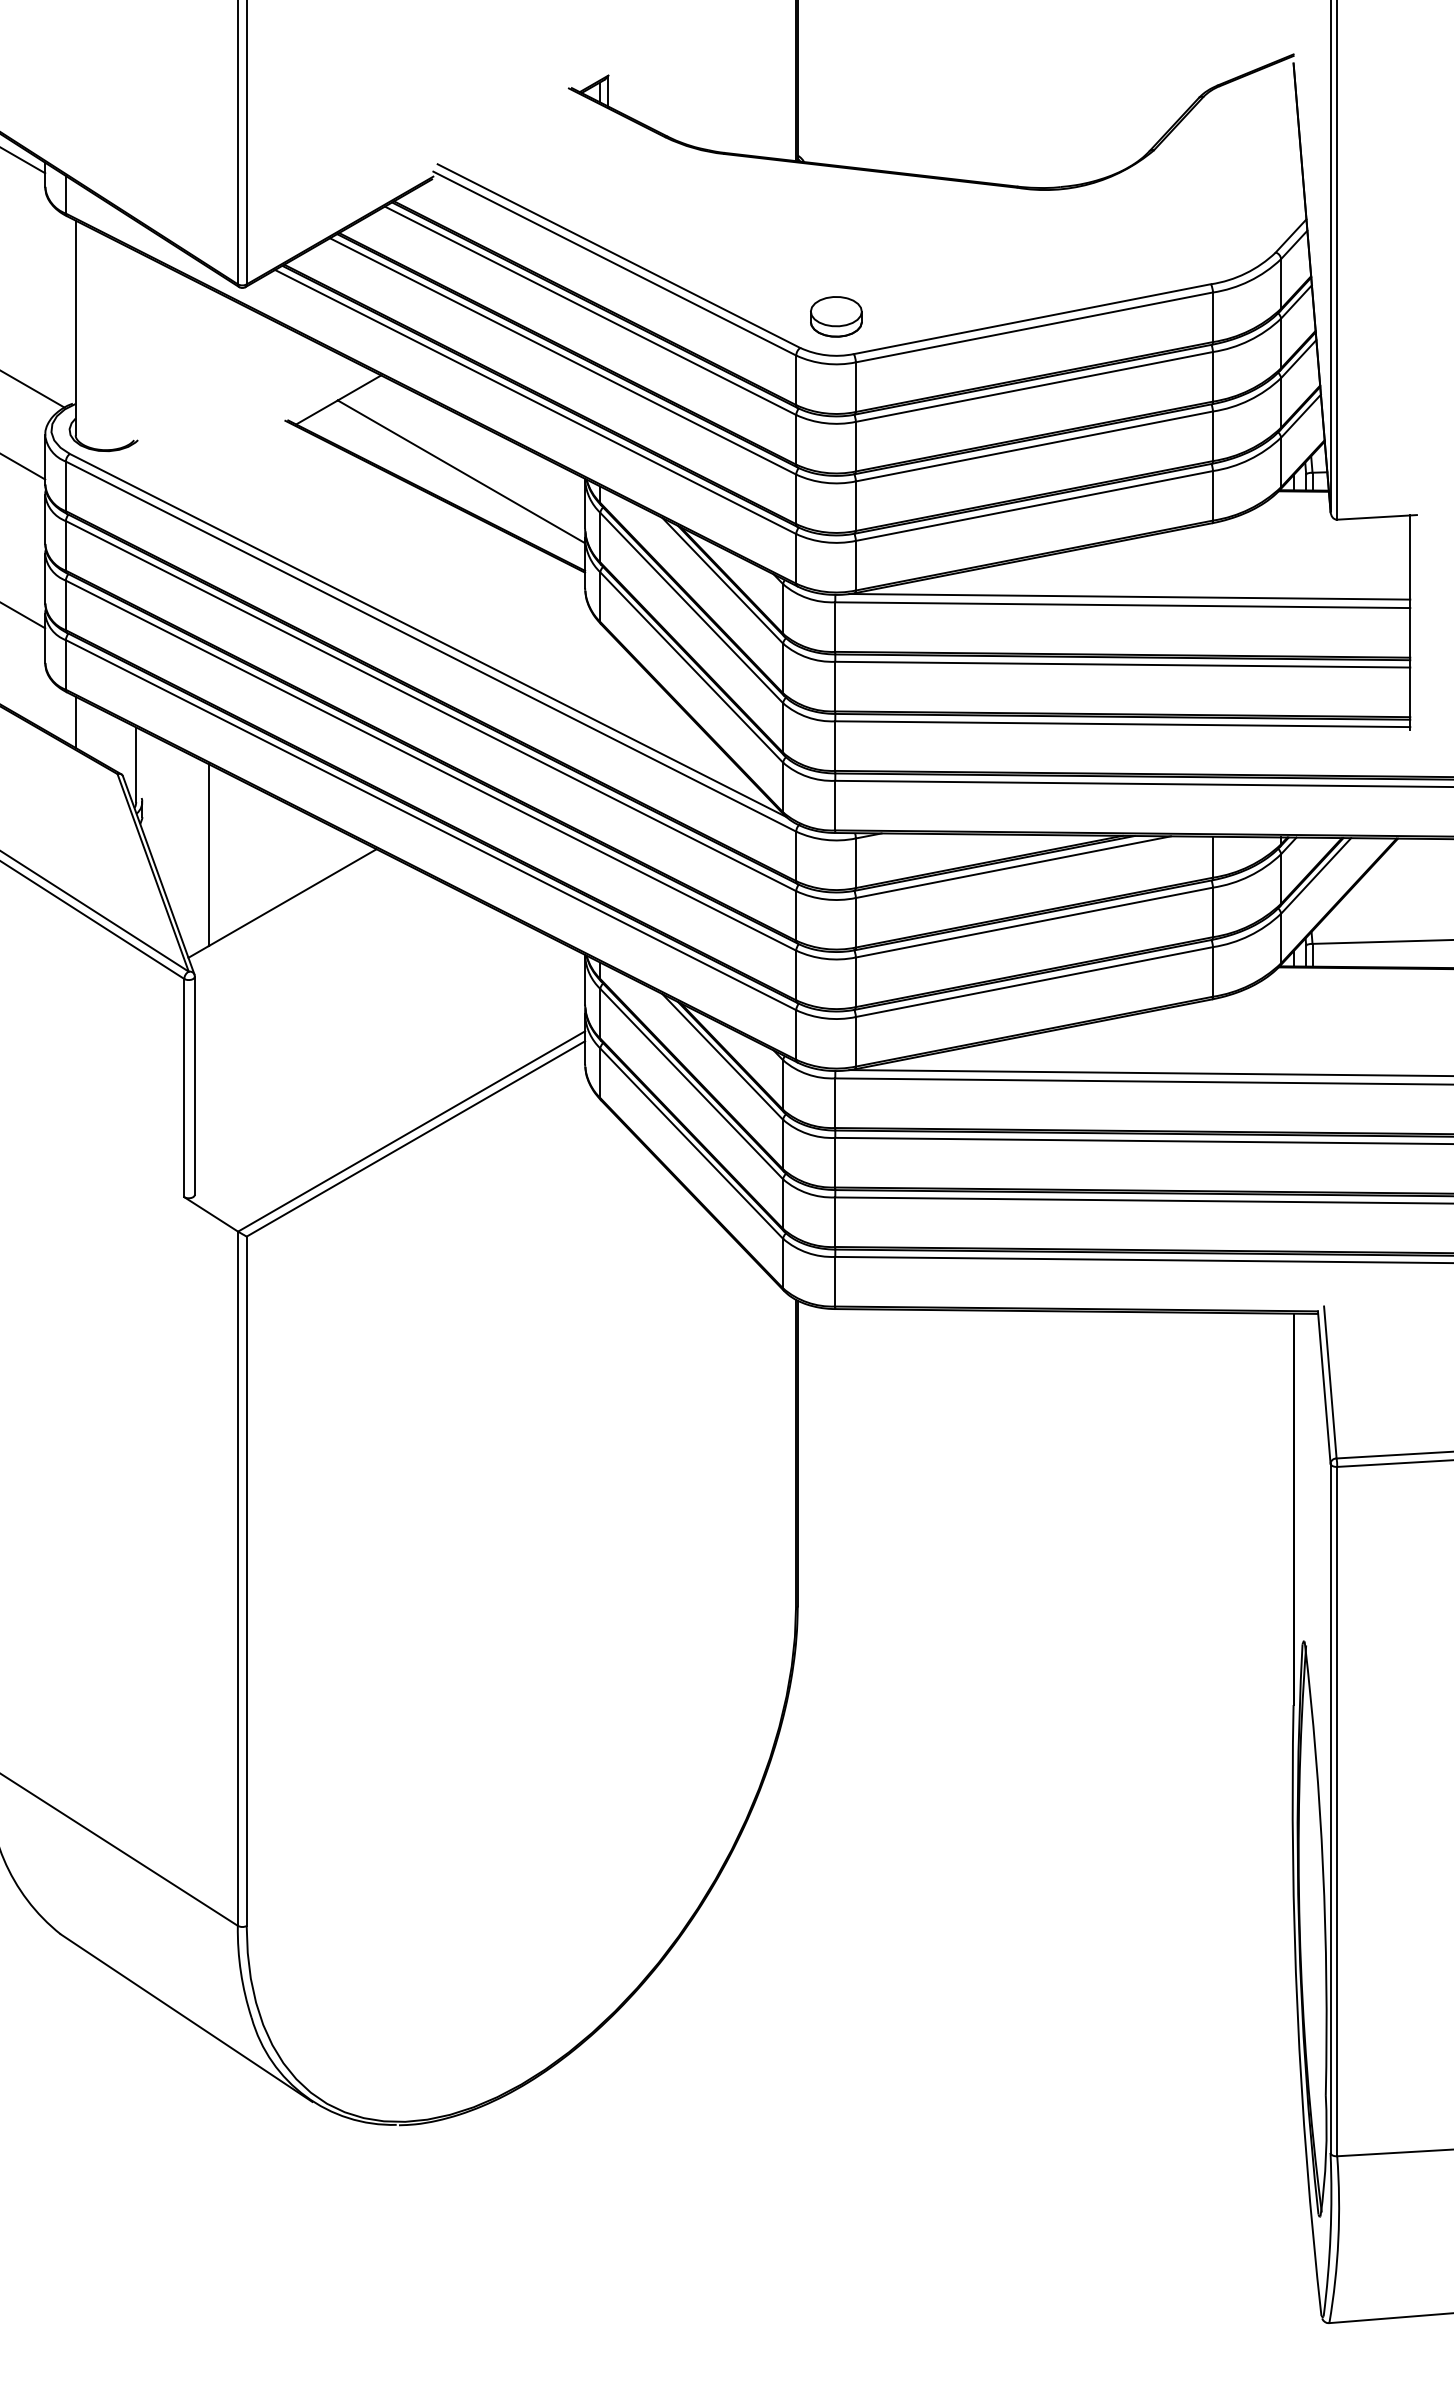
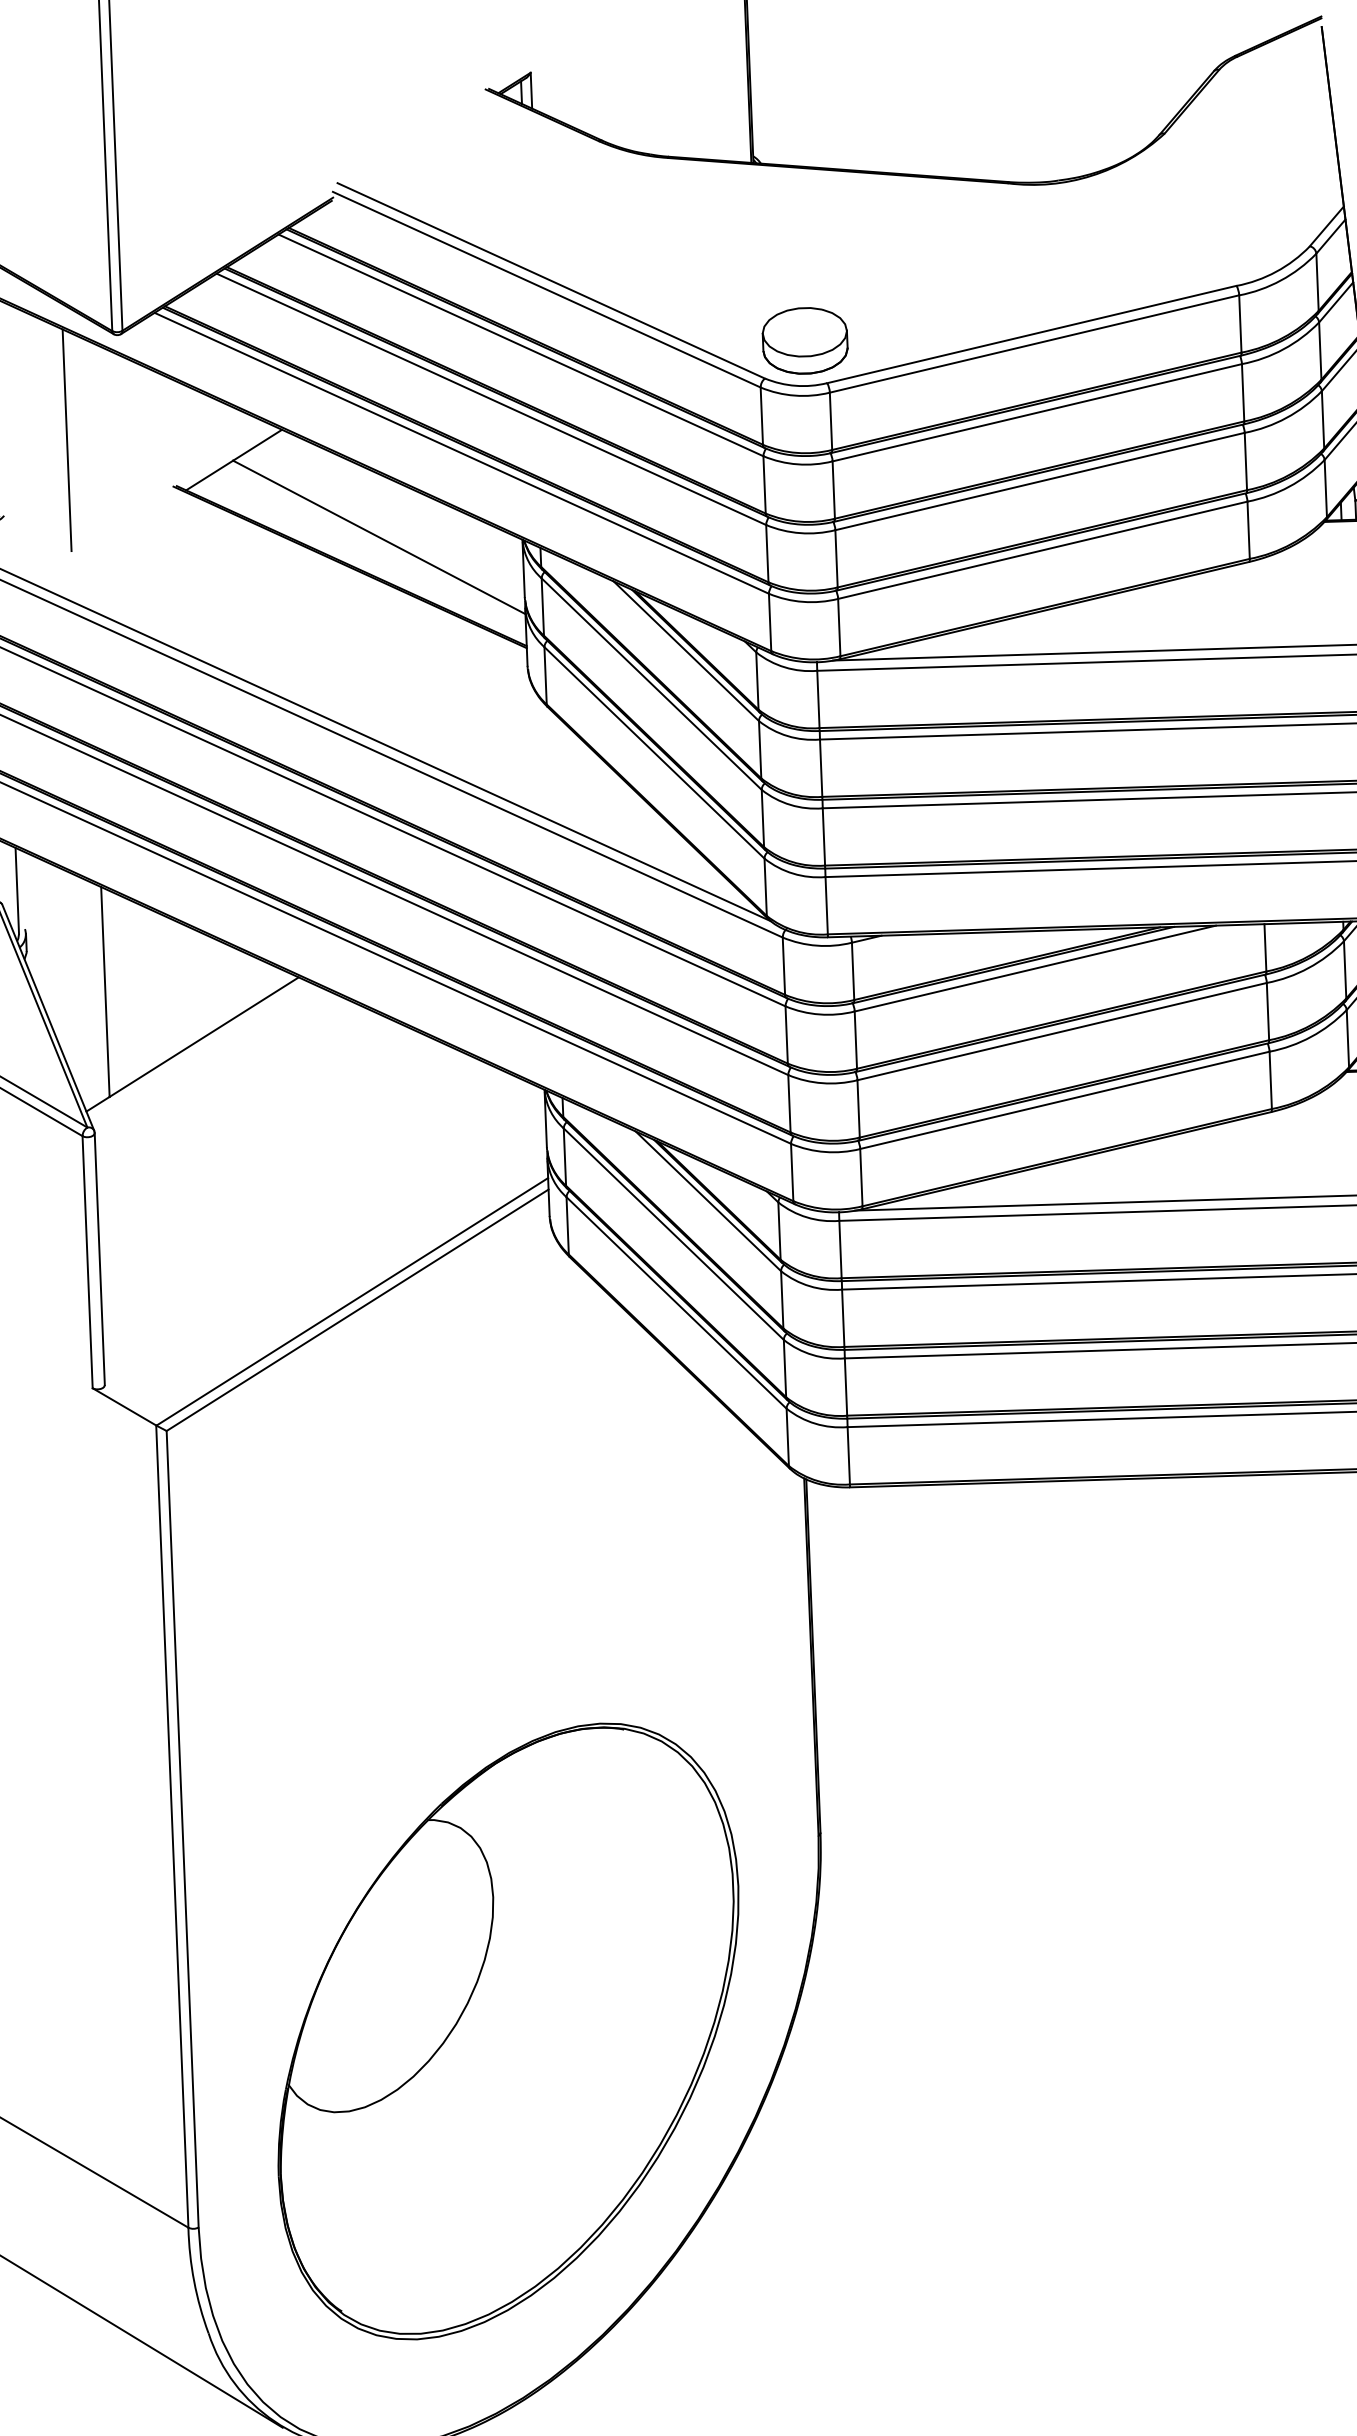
part: (836, 316) -> (805, 340), size x1.43
line: (195, 376) -> (67, 439), added
part: (520, 1767) -> (507, 2031), added

